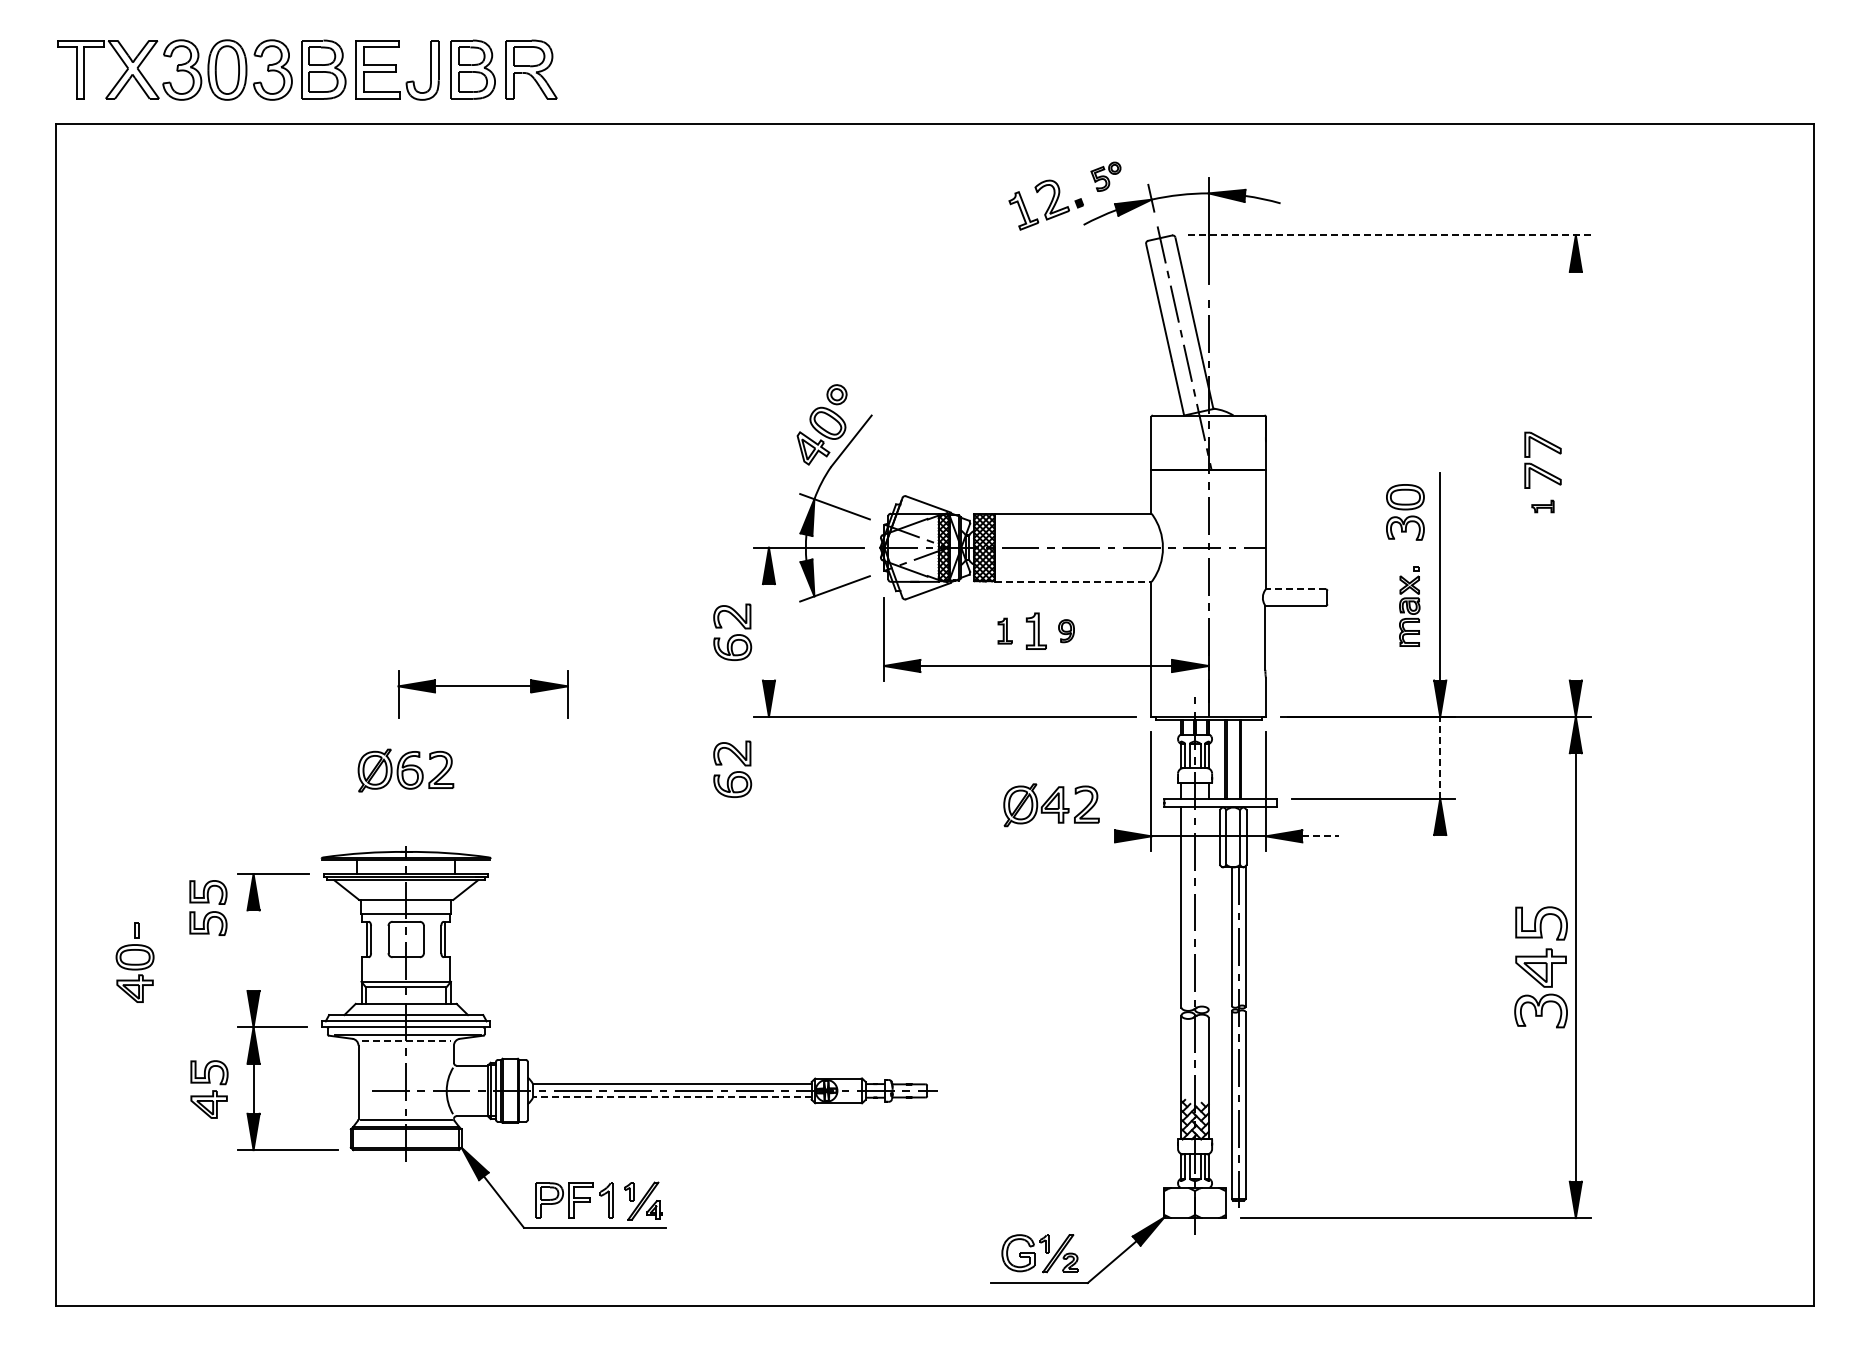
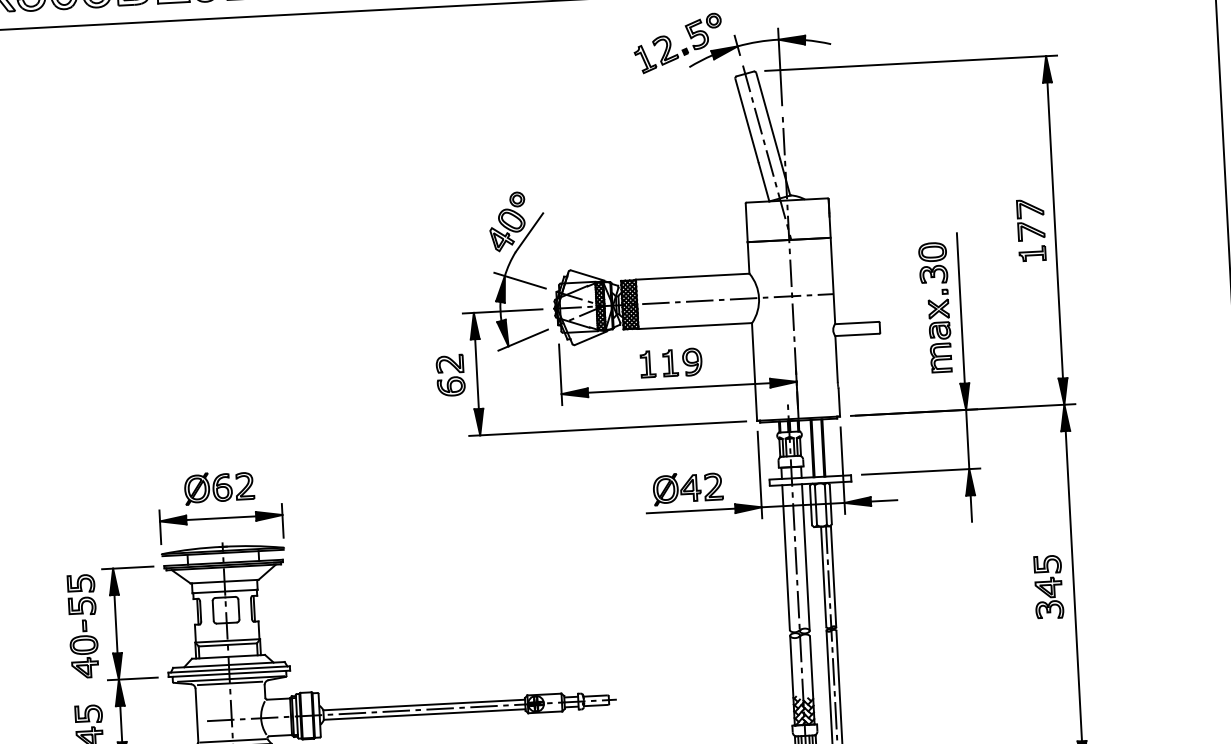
part: (1105, 176) -> (703, 31), size x1.67
line: (1389, 235) -> (911, 63), dashed -> solid
line: (1575, 475) -> (1054, 229), added
part: (1542, 506) -> (1032, 253), size x1.67
line: (1073, 581) -> (695, 325), dashed -> solid
line: (1295, 589) -> (856, 323), dashed -> solid
part: (1409, 606) -> (939, 331), size x1.43
part: (1004, 630) -> (647, 363), size x1.43
part: (1066, 630) -> (692, 361), size x1.67
line: (768, 632) -> (476, 374), added
part: (482, 686) -> (220, 518), moved
line: (1440, 757) -> (967, 439), dashed -> solid
part: (732, 768) -> (455, 474), removed
line: (1053, 836) -> (690, 511), added
line: (1321, 836) -> (884, 500), dashed -> solid
line: (1440, 853) -> (971, 508), added
line: (1208, 908) -> (805, 557), added
line: (253, 950) -> (115, 624), added
part: (134, 962) -> (83, 648), moved
part: (1540, 966) -> (1048, 586), size x0.71
line: (406, 1040) -> (230, 683), dashed -> solid
line: (671, 1097) -> (424, 714), dashed -> solid

